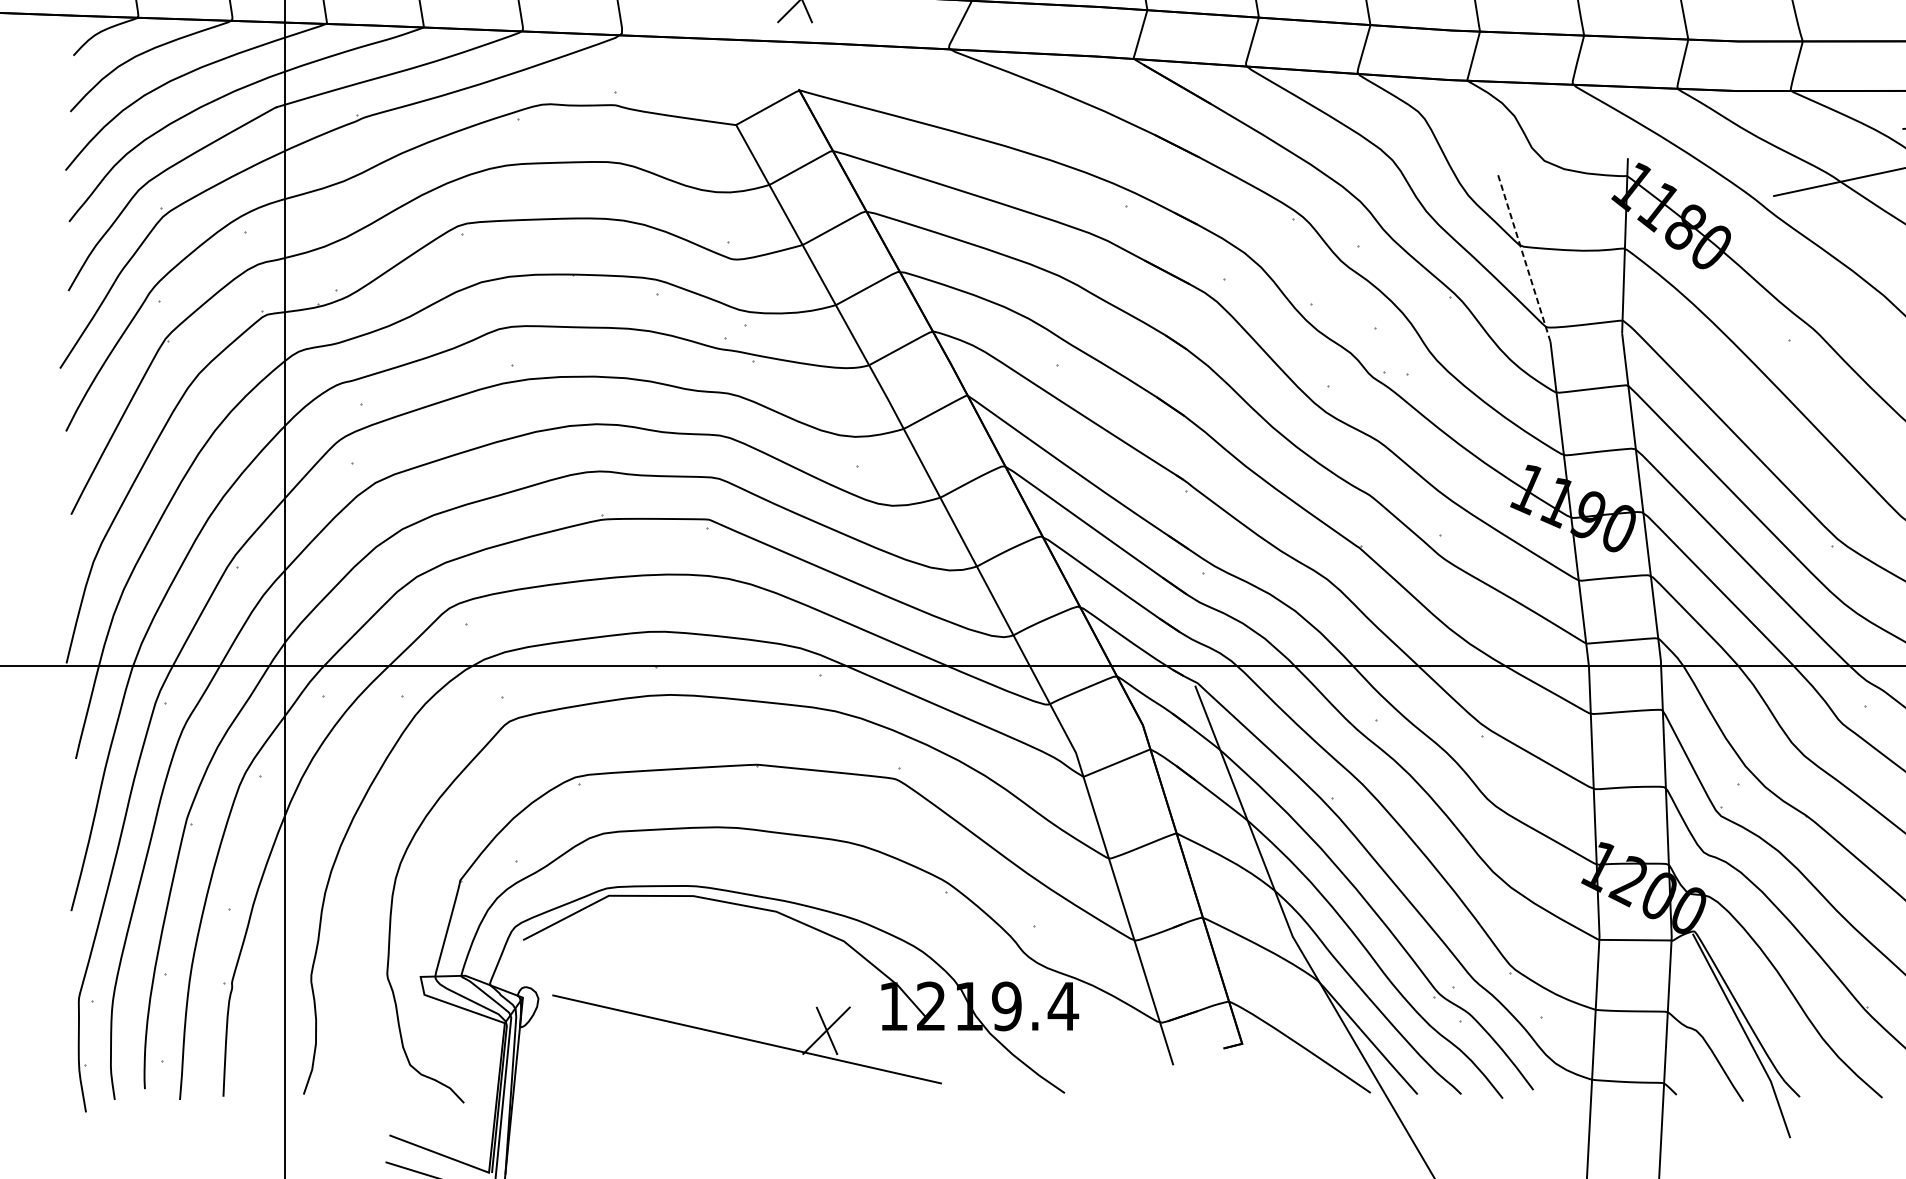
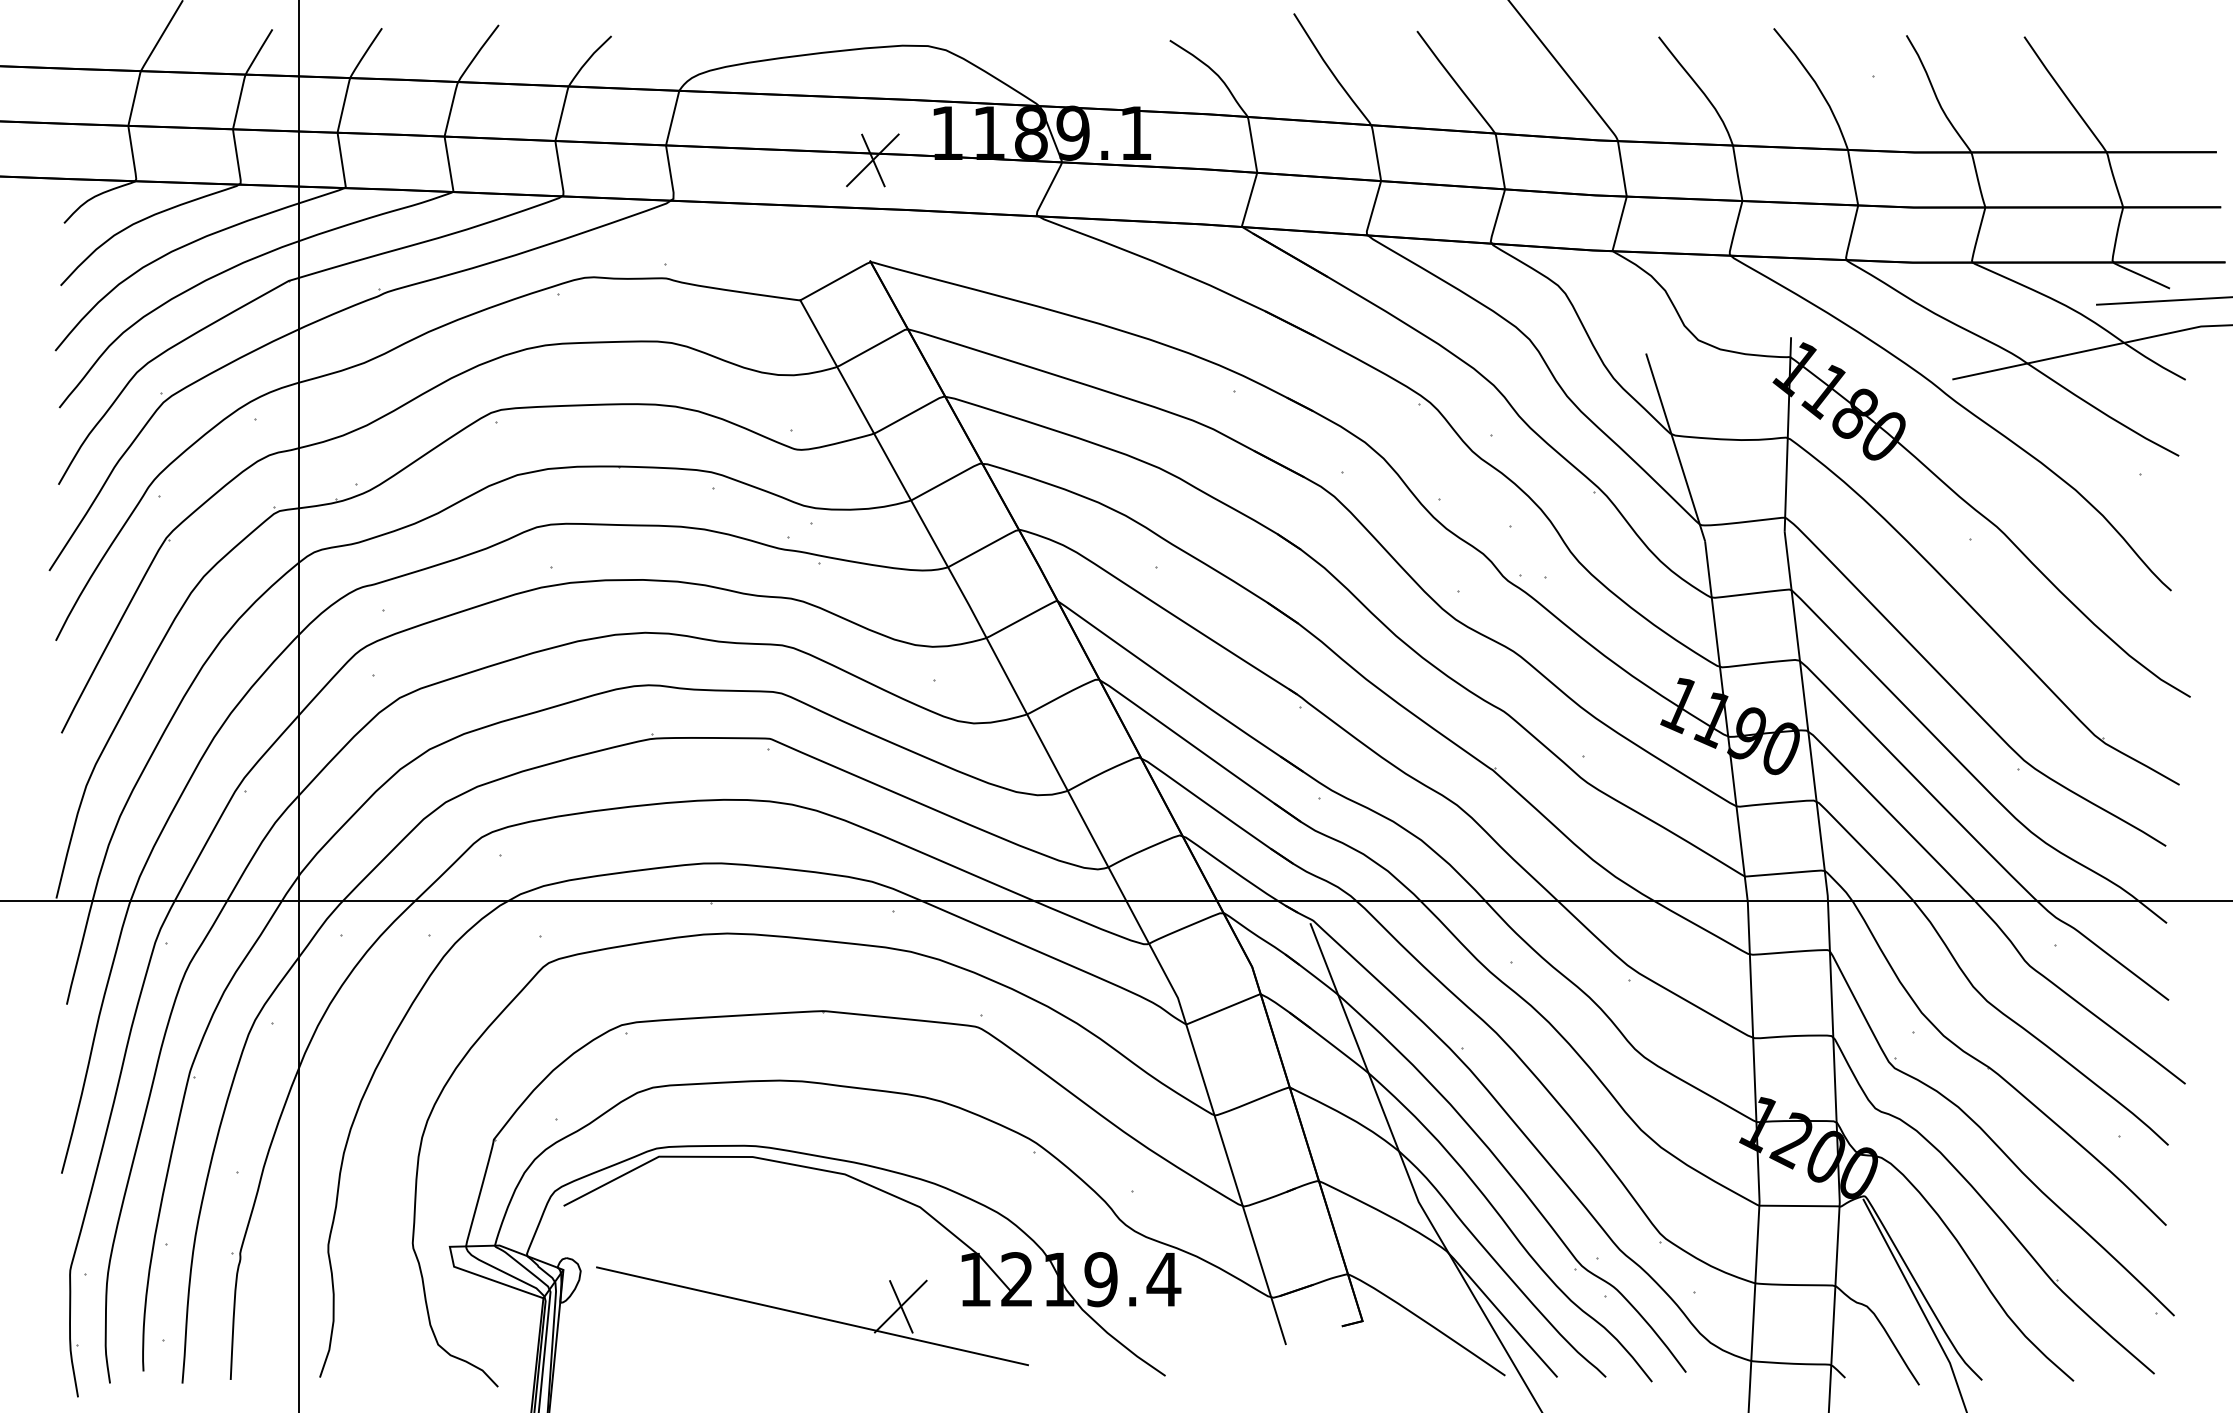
line: (1523, 256) -> (1675, 446), dashed -> solid

